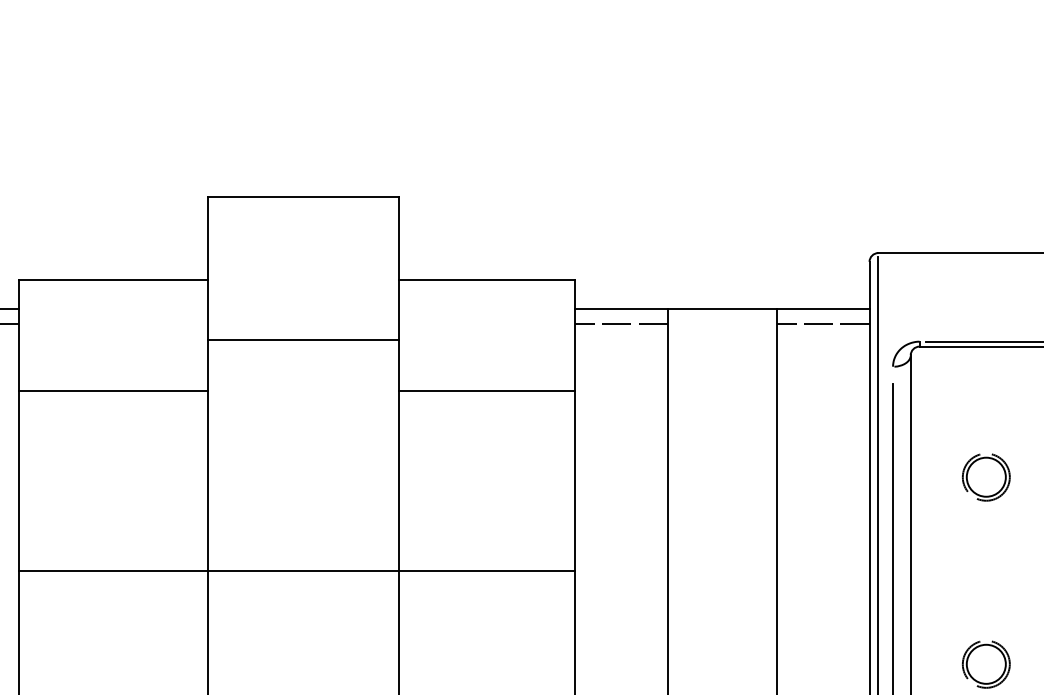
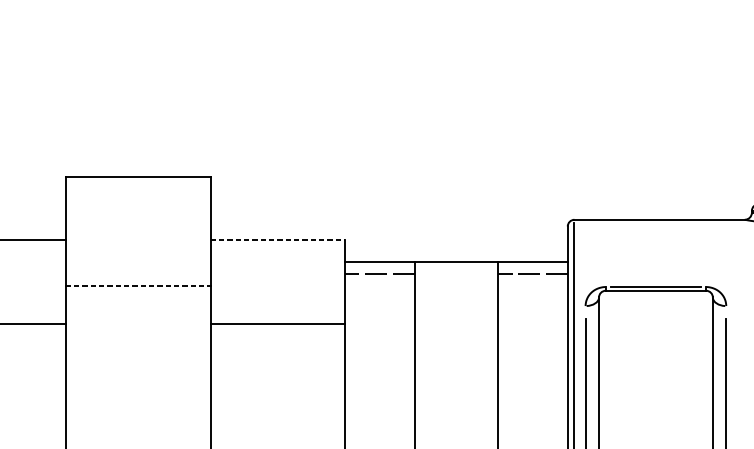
line: (487, 279) -> (277, 239), solid -> dashed
line: (303, 339) -> (138, 285), solid -> dashed
part: (985, 477) -> (655, 390), removed

